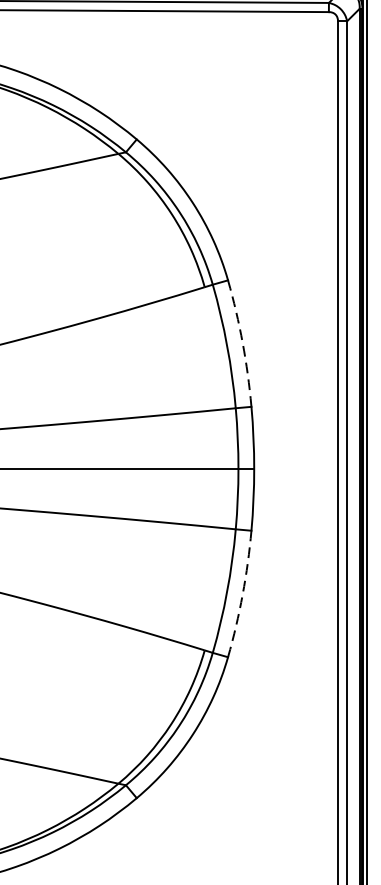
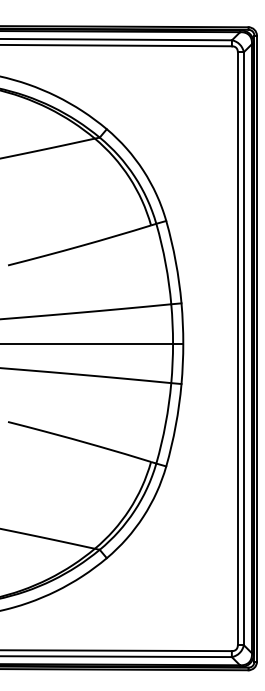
arc: (242, 342) -> (175, 261), dashed -> solid
arc: (242, 594) -> (175, 425), dashed -> solid

